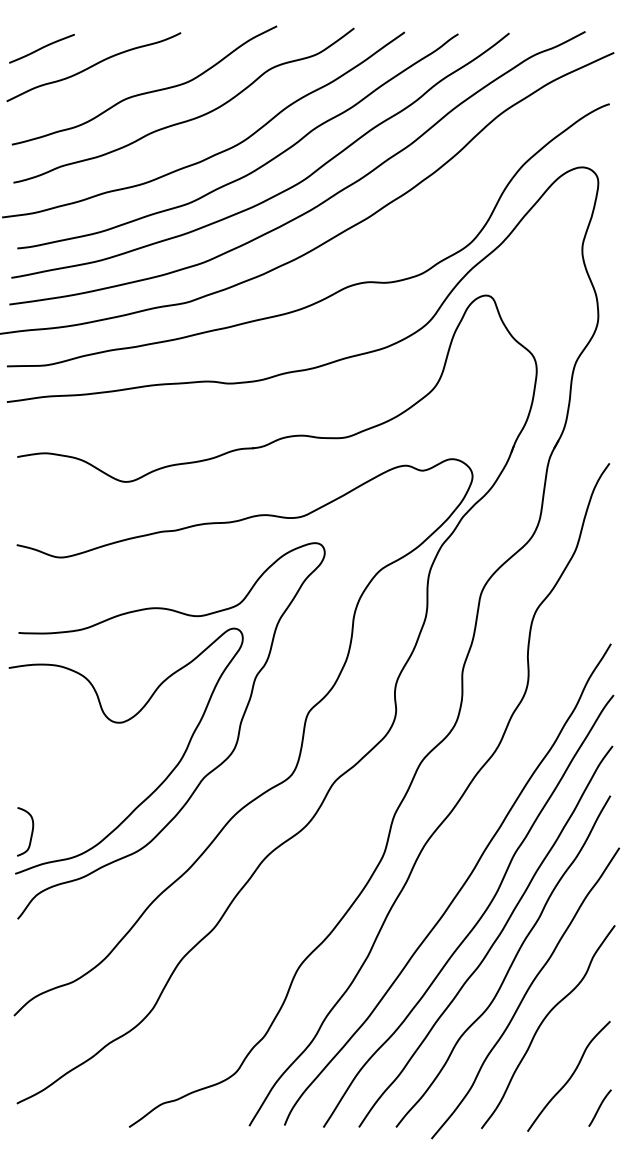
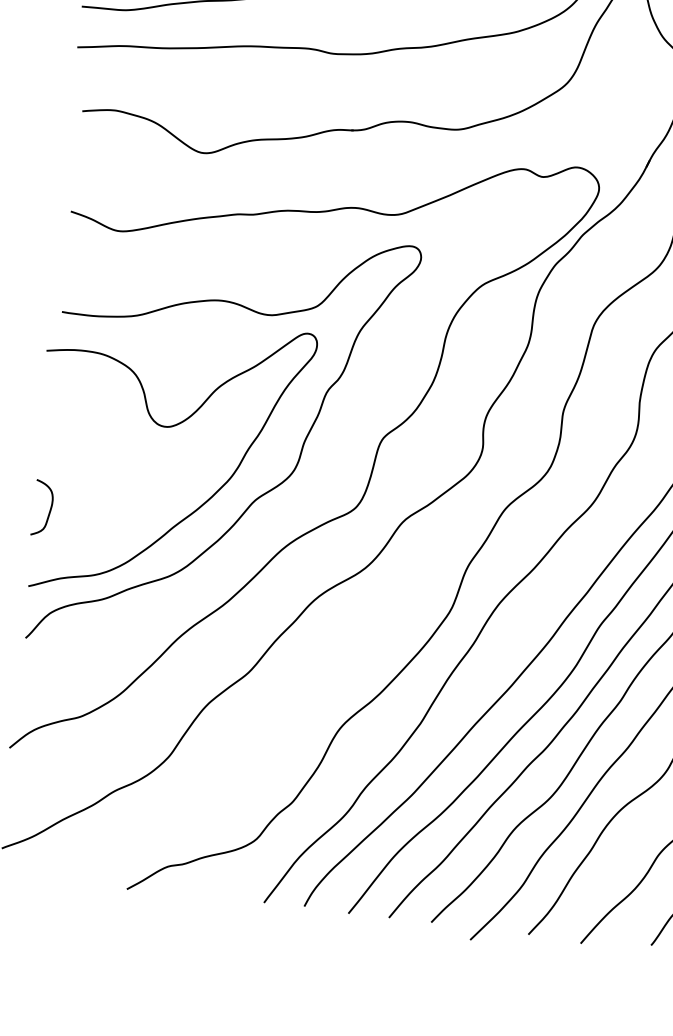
curve: (31, 831) -> (49, 508), moved

